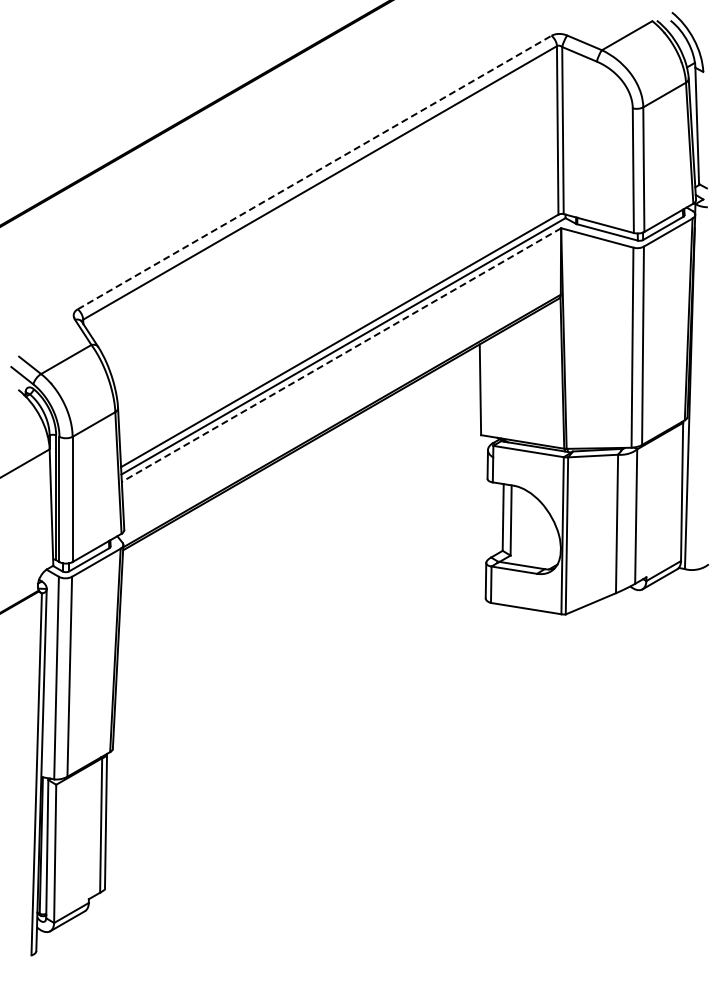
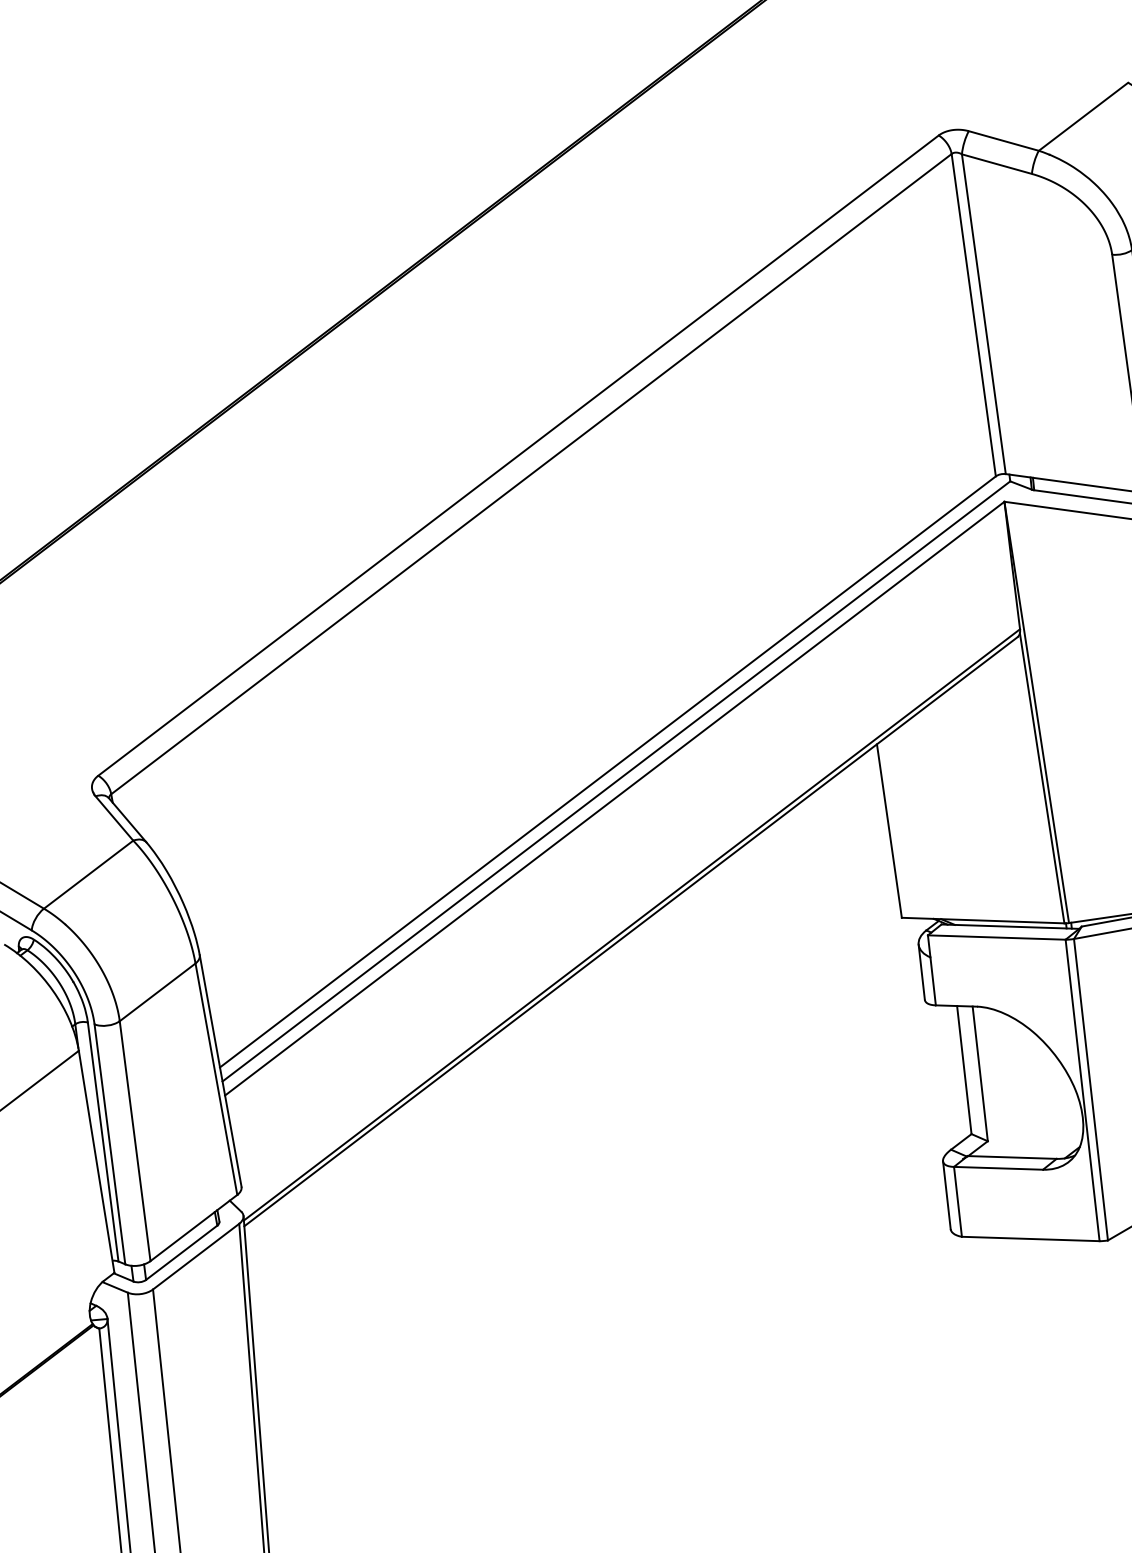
line: (314, 172) -> (518, 455), dashed -> solid
line: (341, 355) -> (614, 799), dashed -> solid

